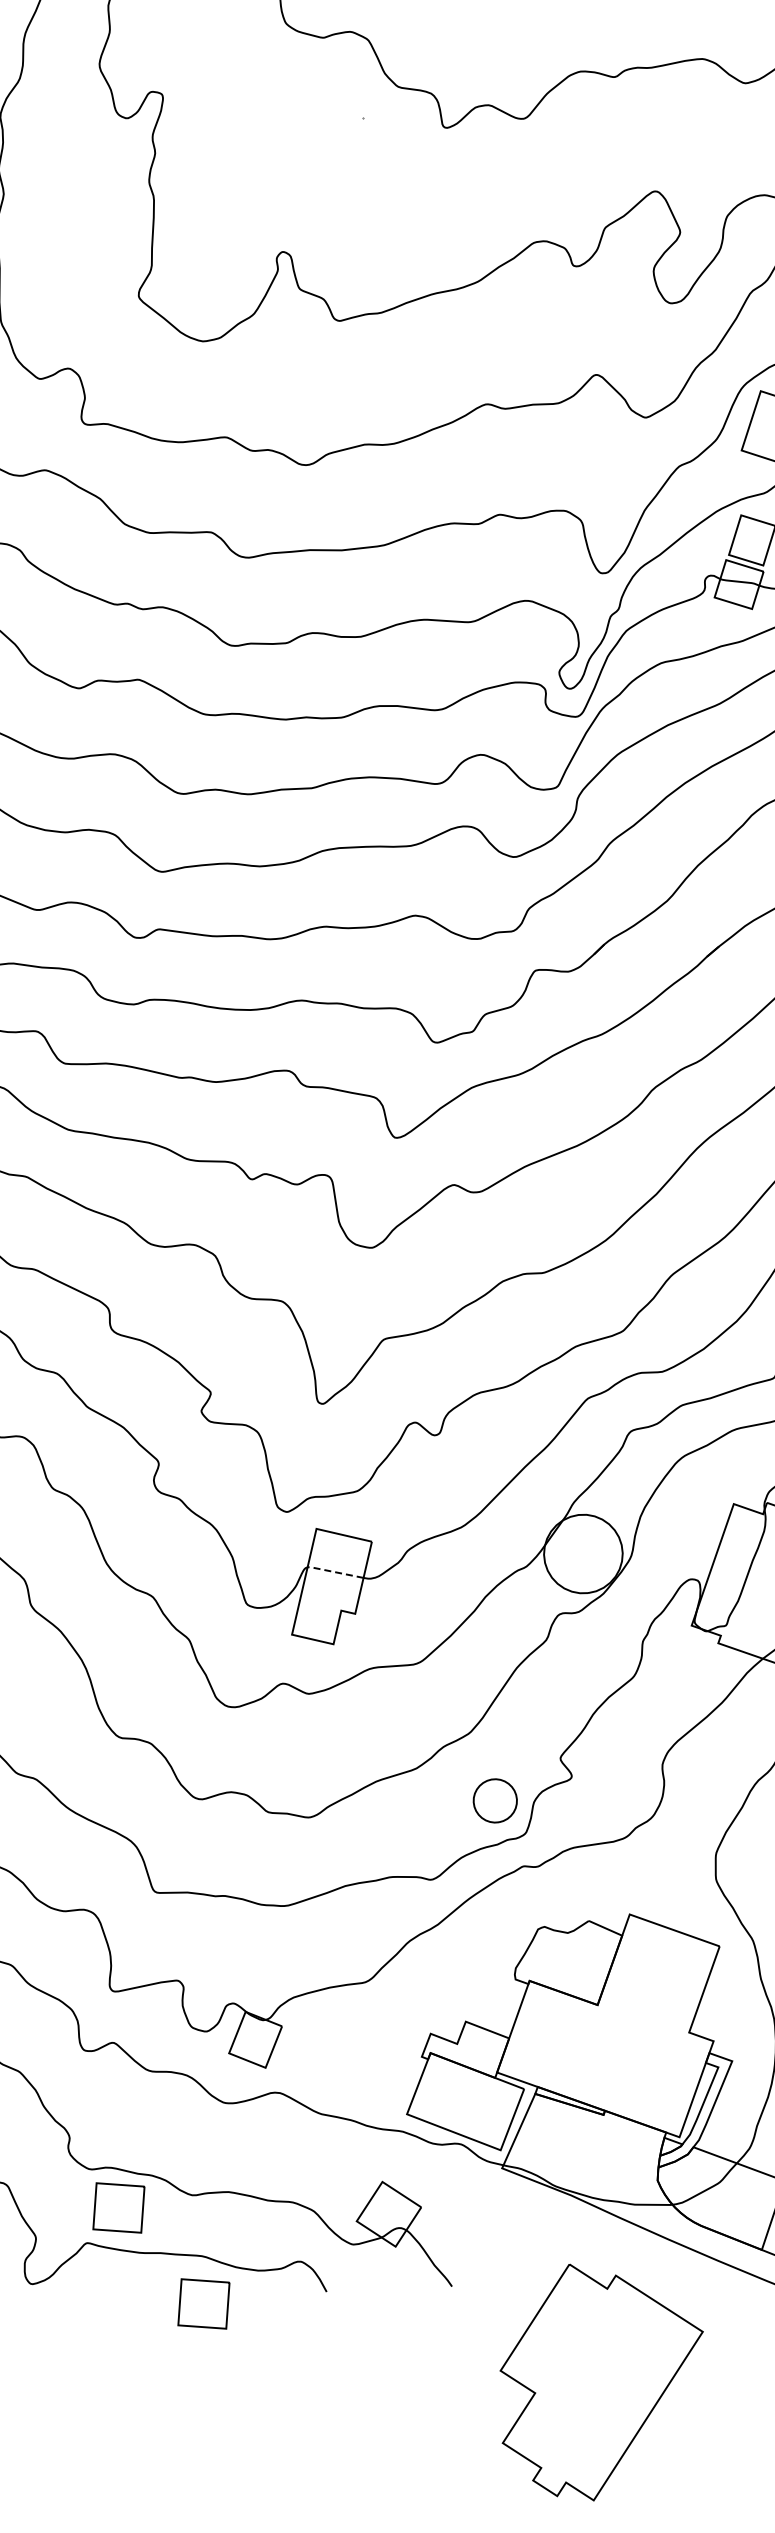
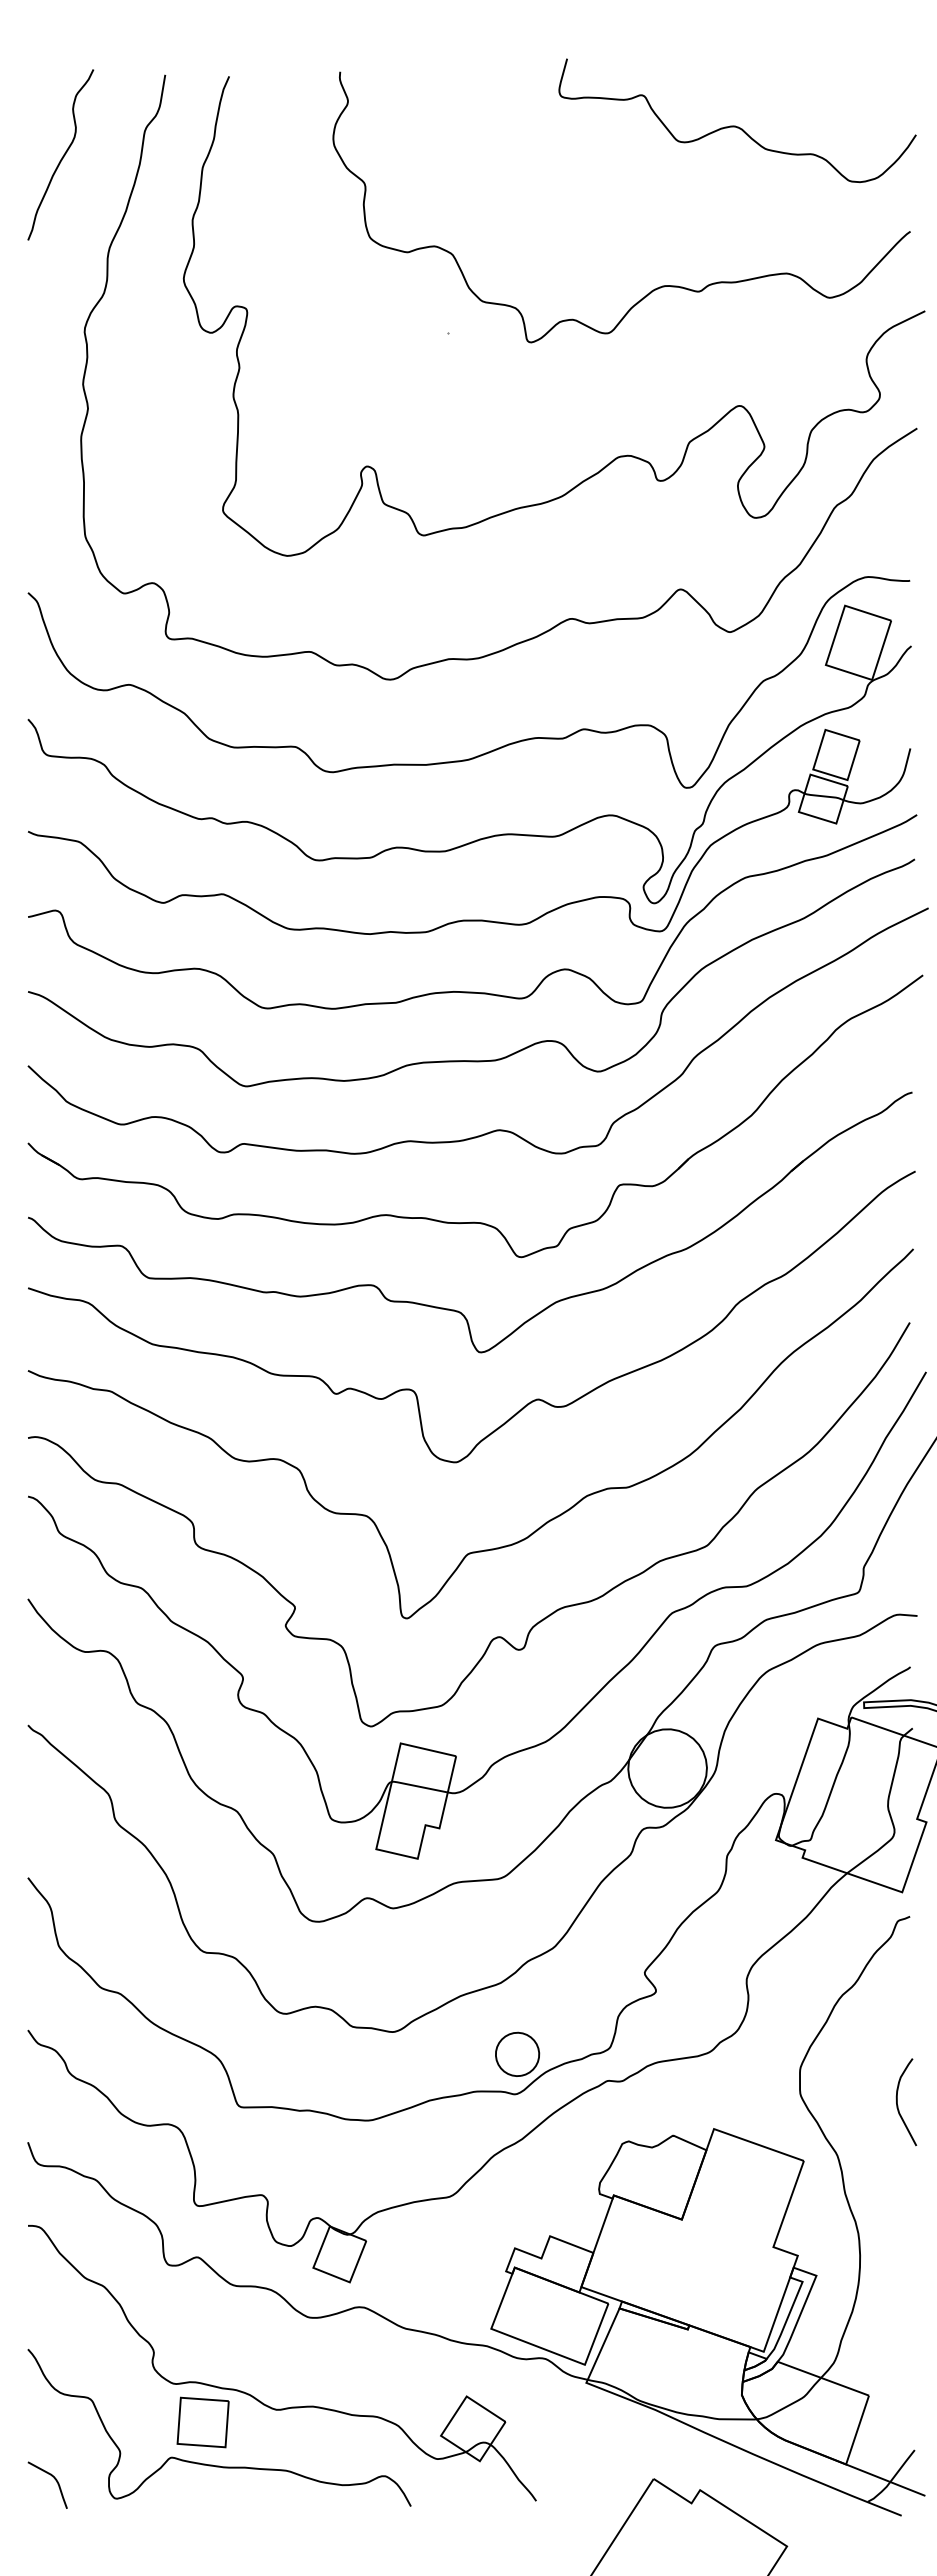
line: (334, 1571) -> (418, 1786), dashed -> solid
part: (495, 1799) -> (517, 2053), moved
part: (203, 2303) -> (287, 2518), removed

